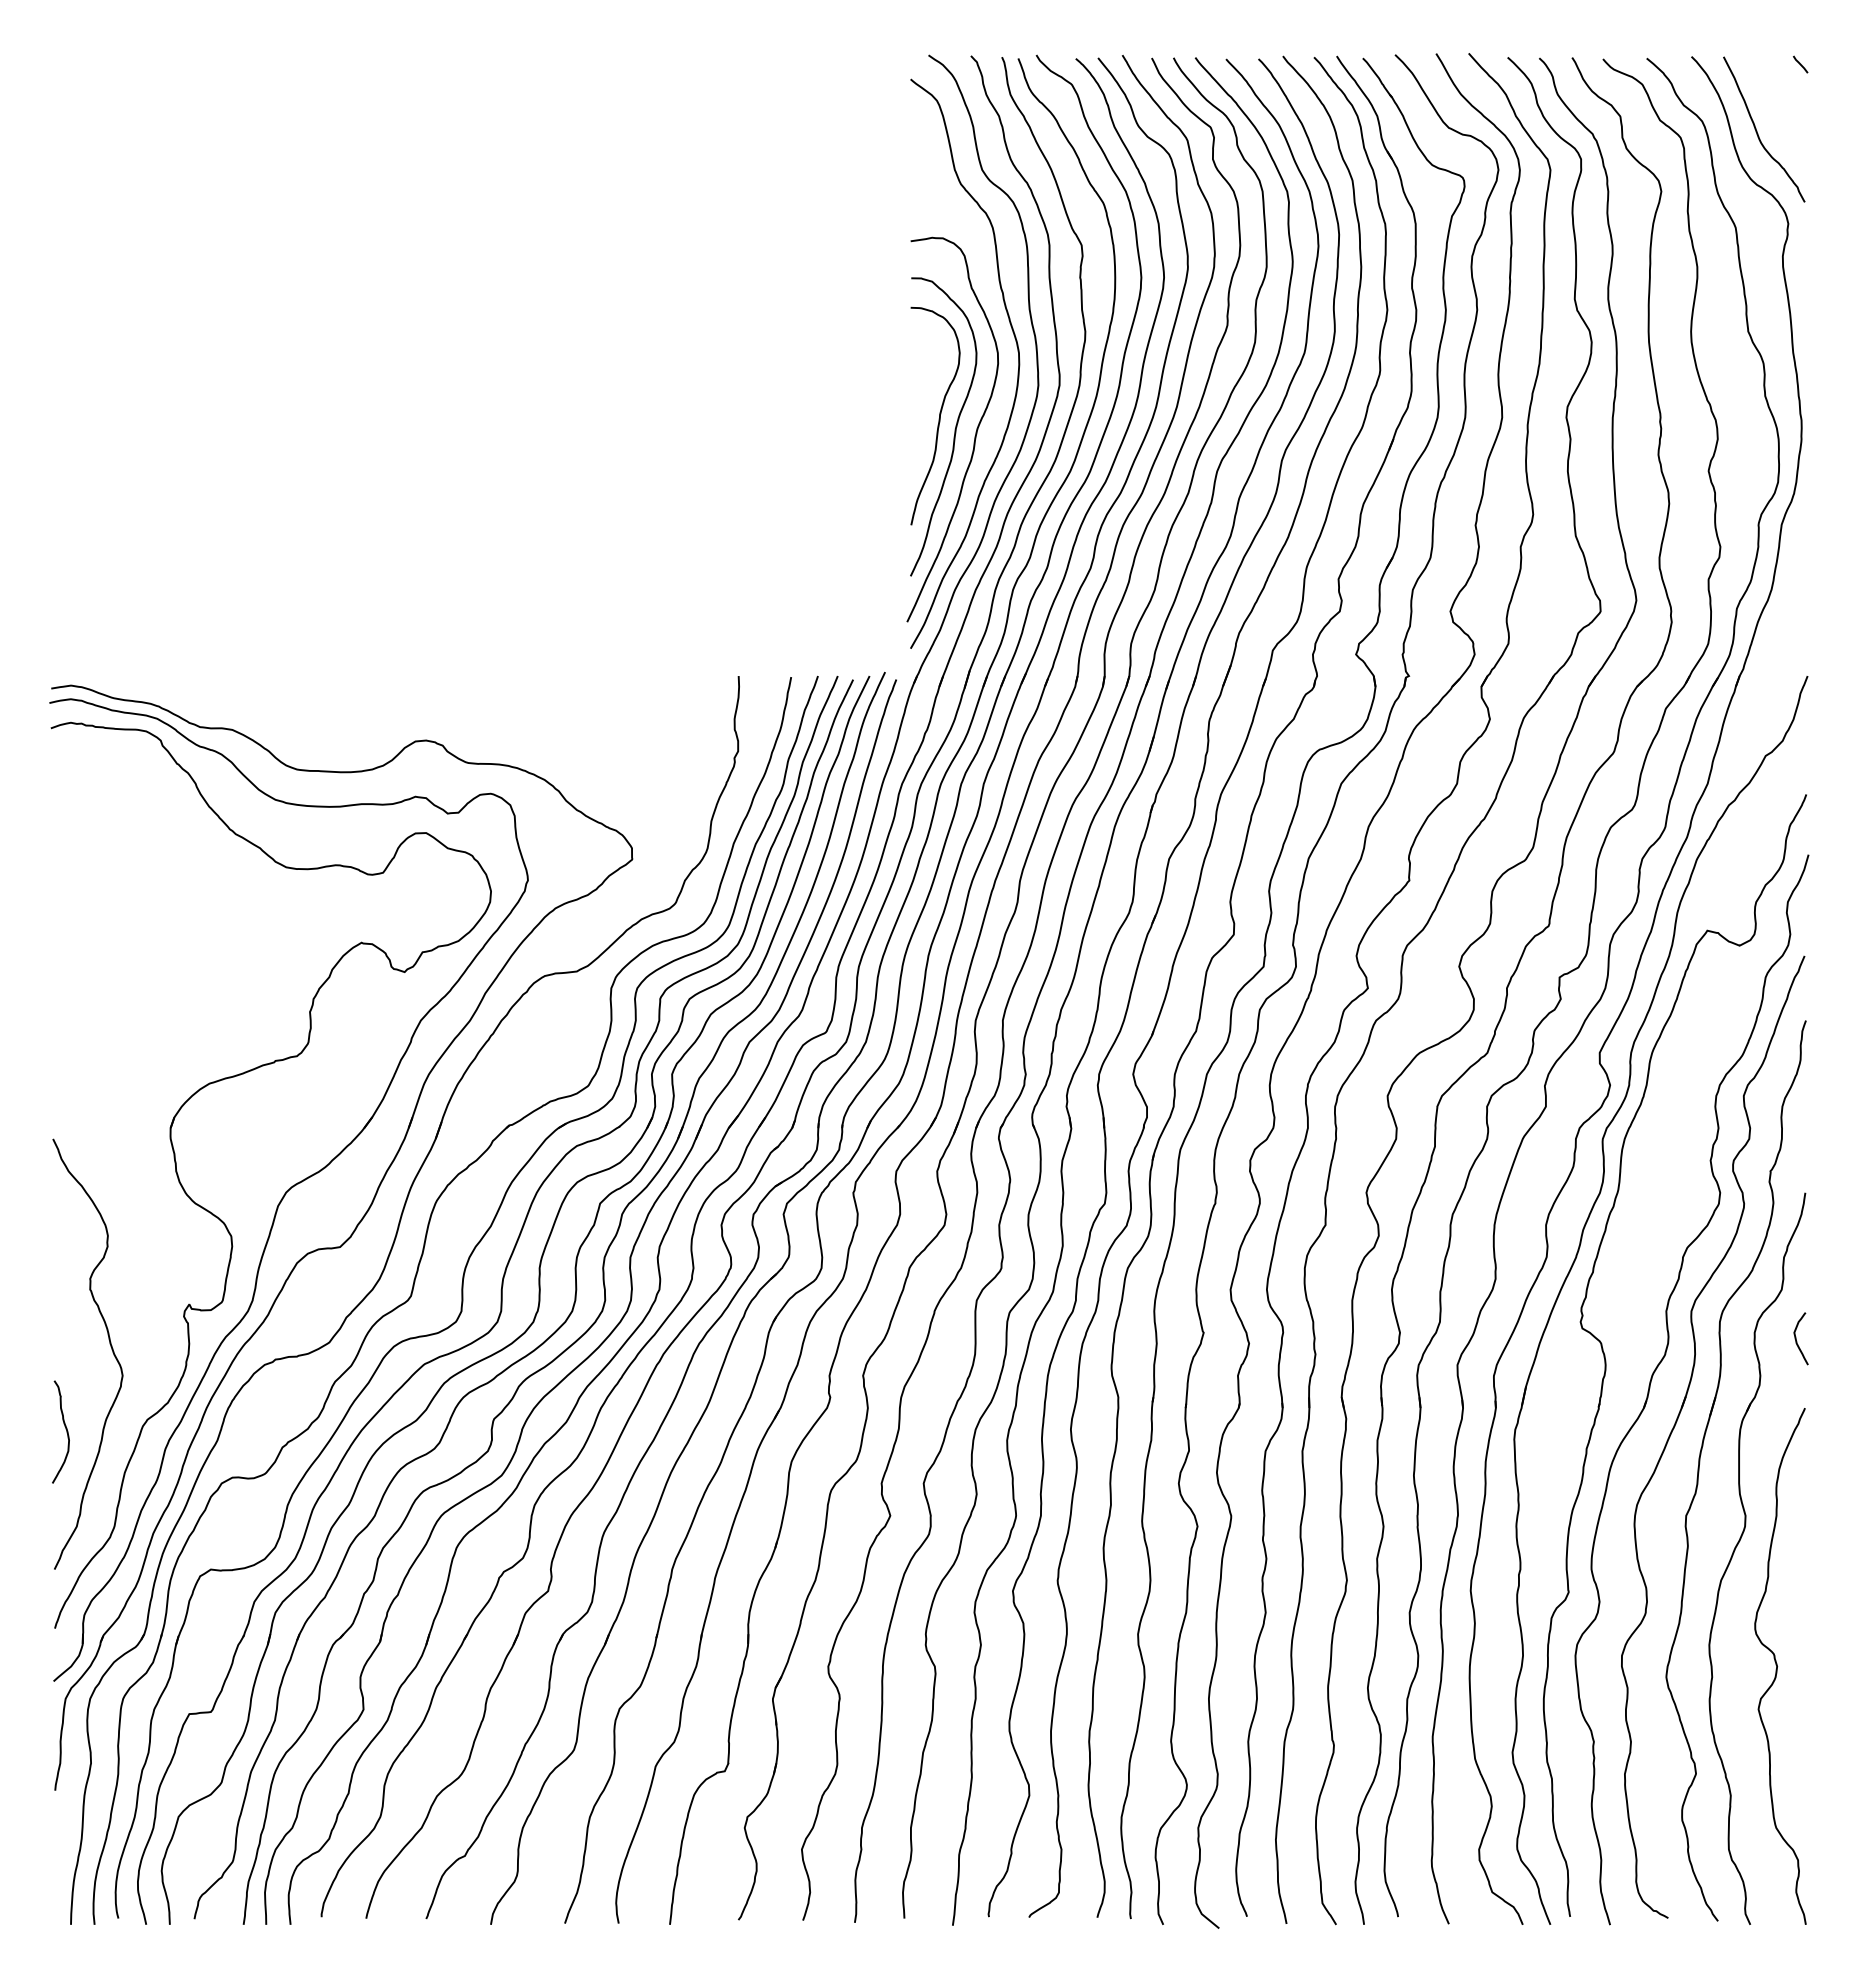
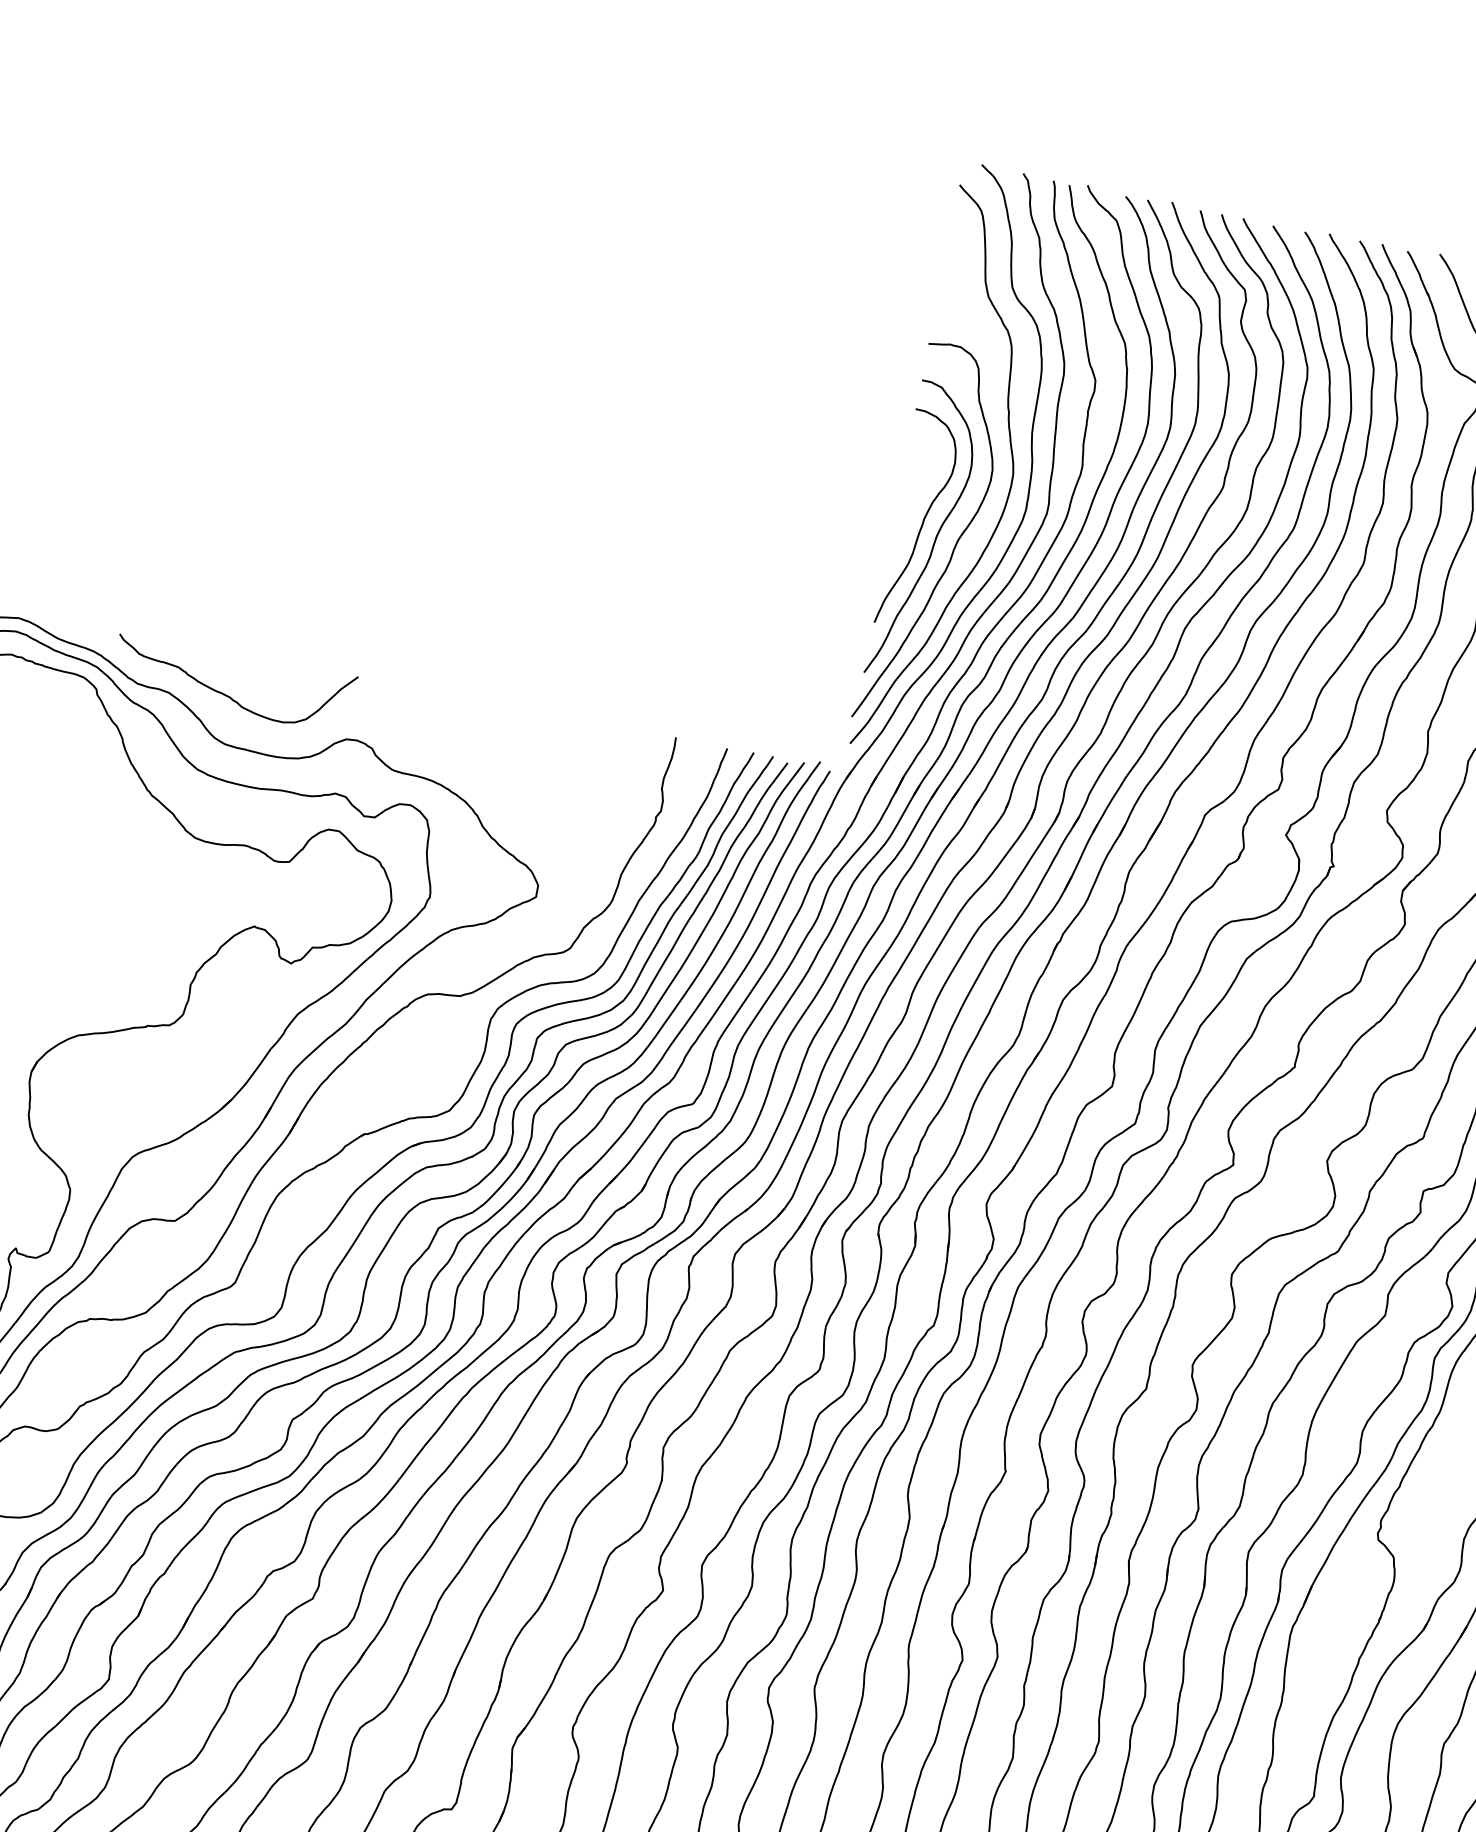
curve: (289, 720) -> (226, 694), added

